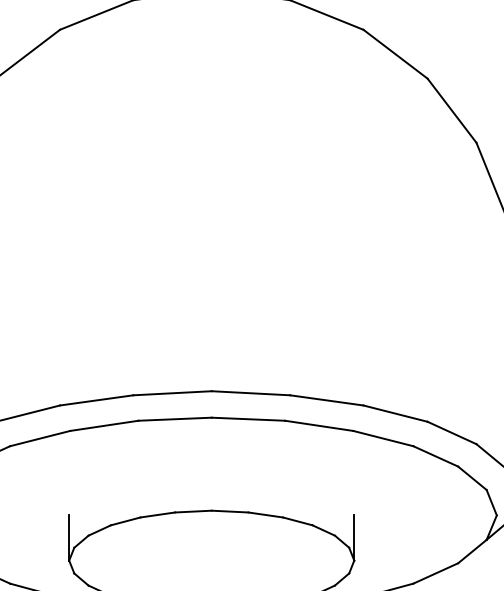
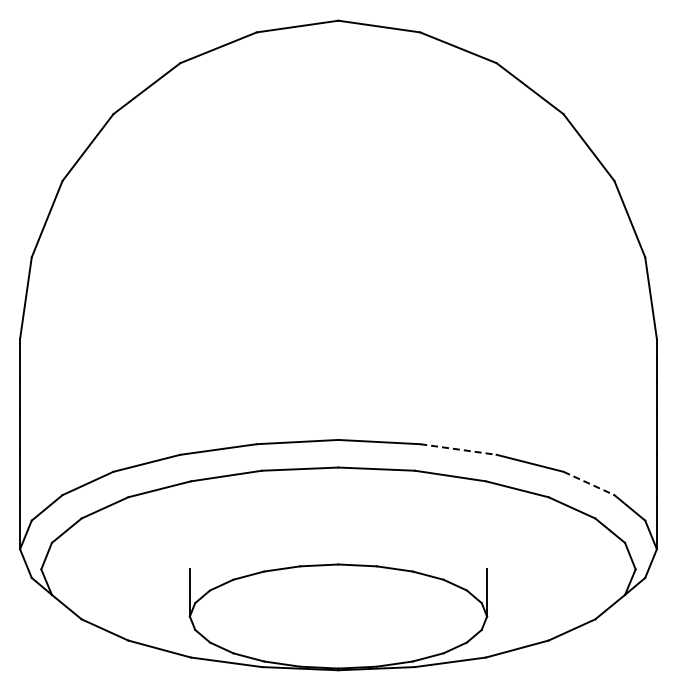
line: (326, 400) -> (458, 449), solid -> dashed
line: (452, 433) -> (589, 483), solid -> dashed

